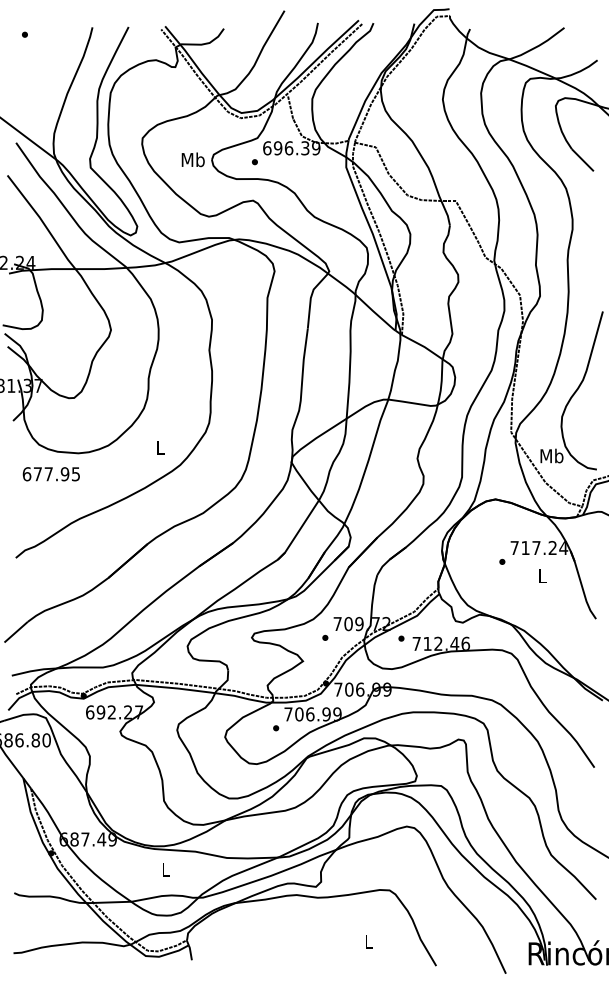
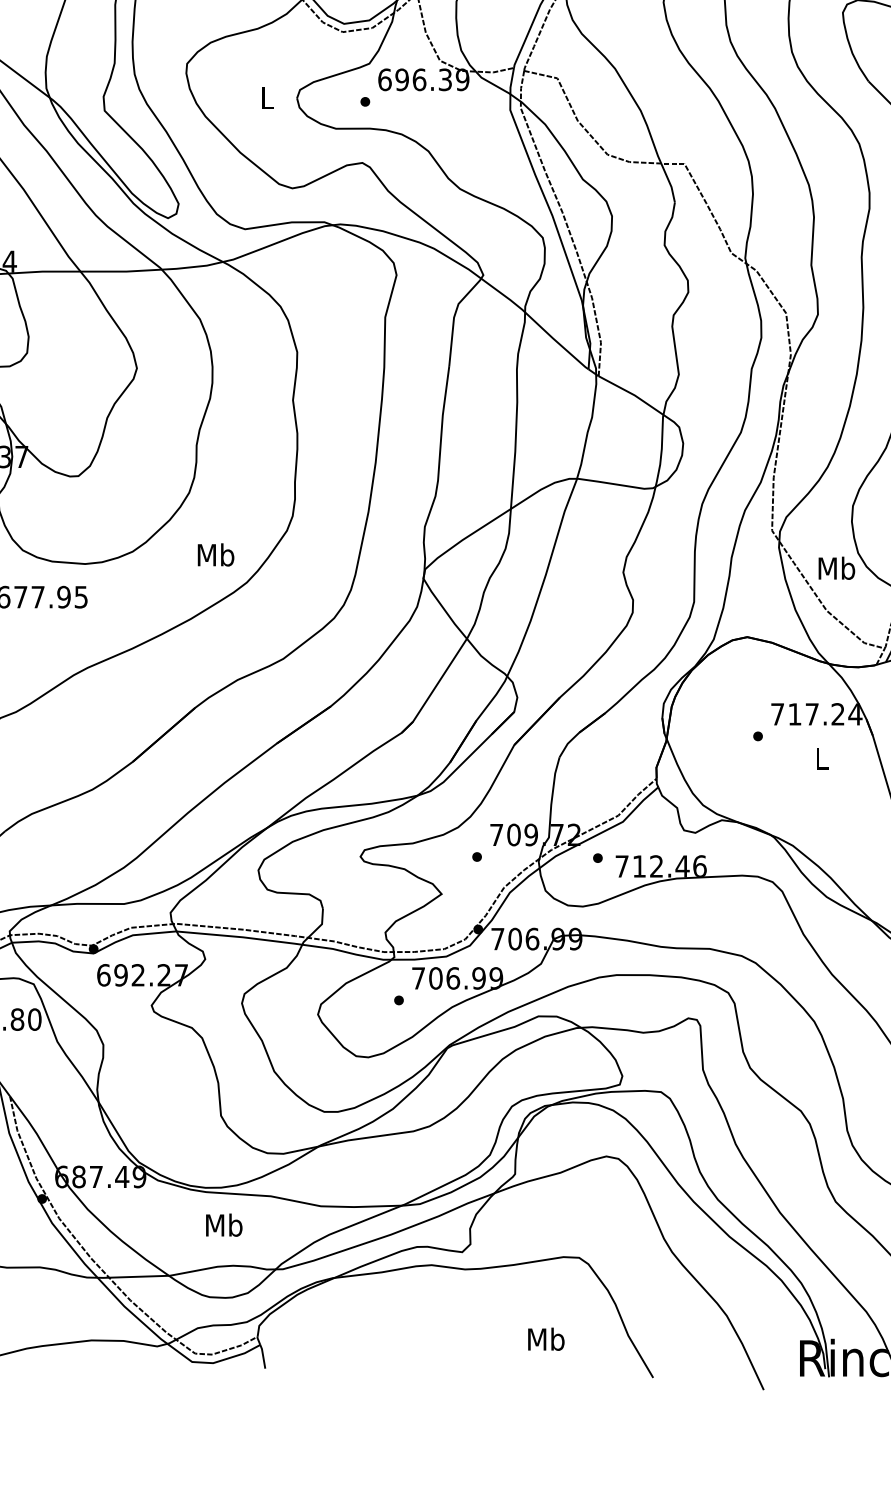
text: (192, 159) -> (266, 97), Mb -> L
text: (160, 447) -> (215, 554), L -> Mb
text: (165, 869) -> (223, 1224), L -> Mb
text: (368, 941) -> (545, 1338), L -> Mb

